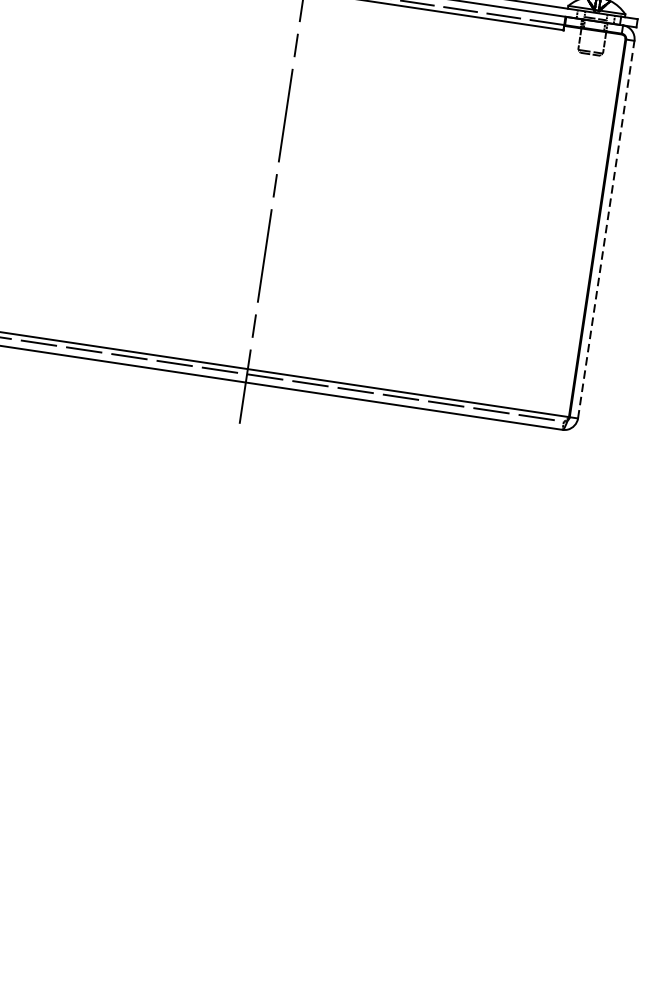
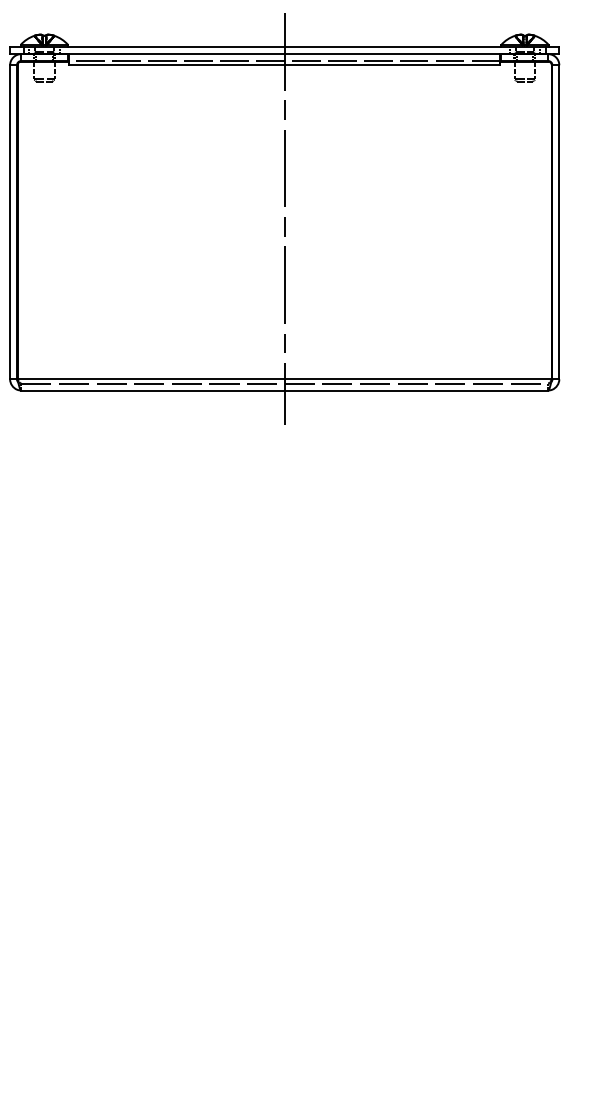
line: (606, 228) -> (559, 221), dashed -> solid

